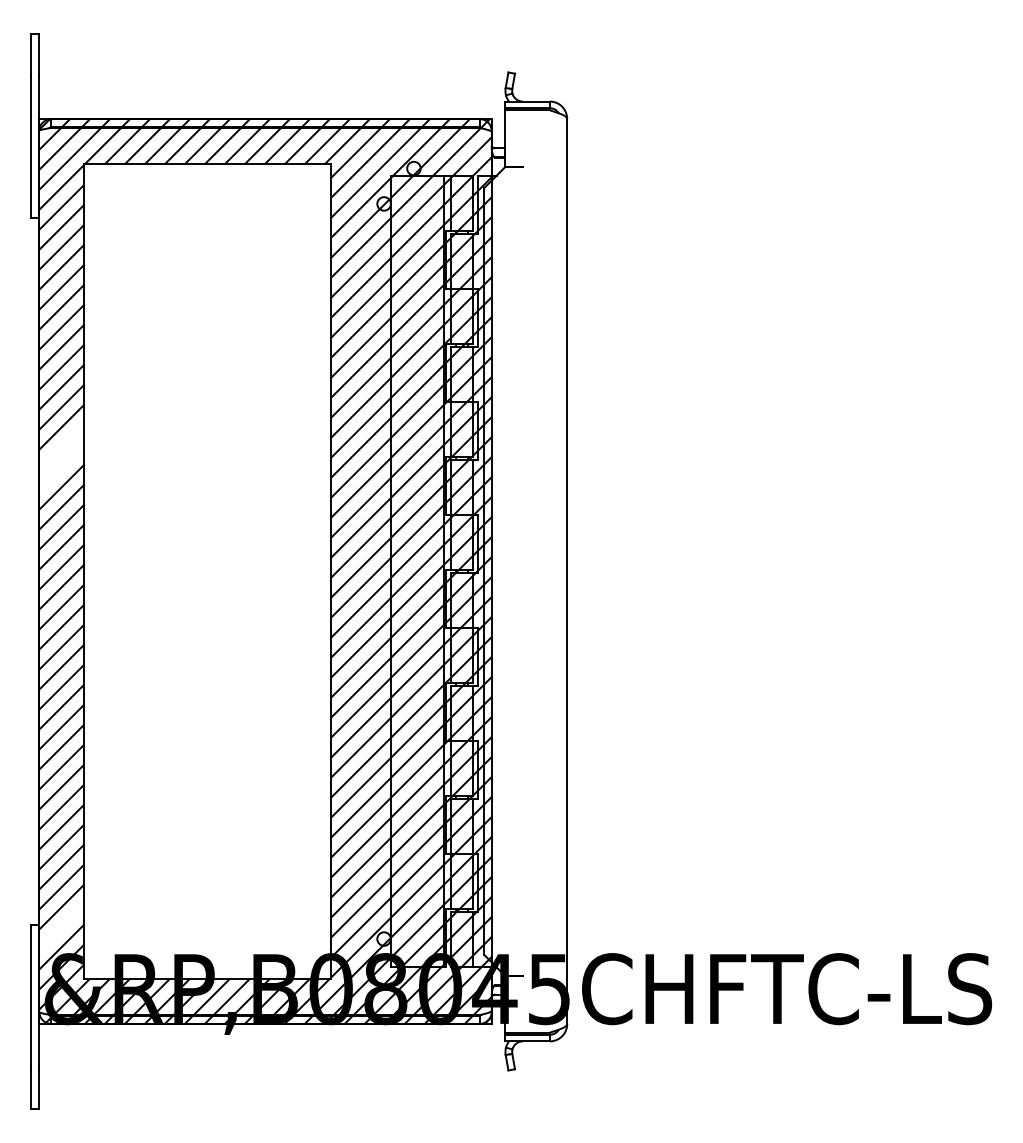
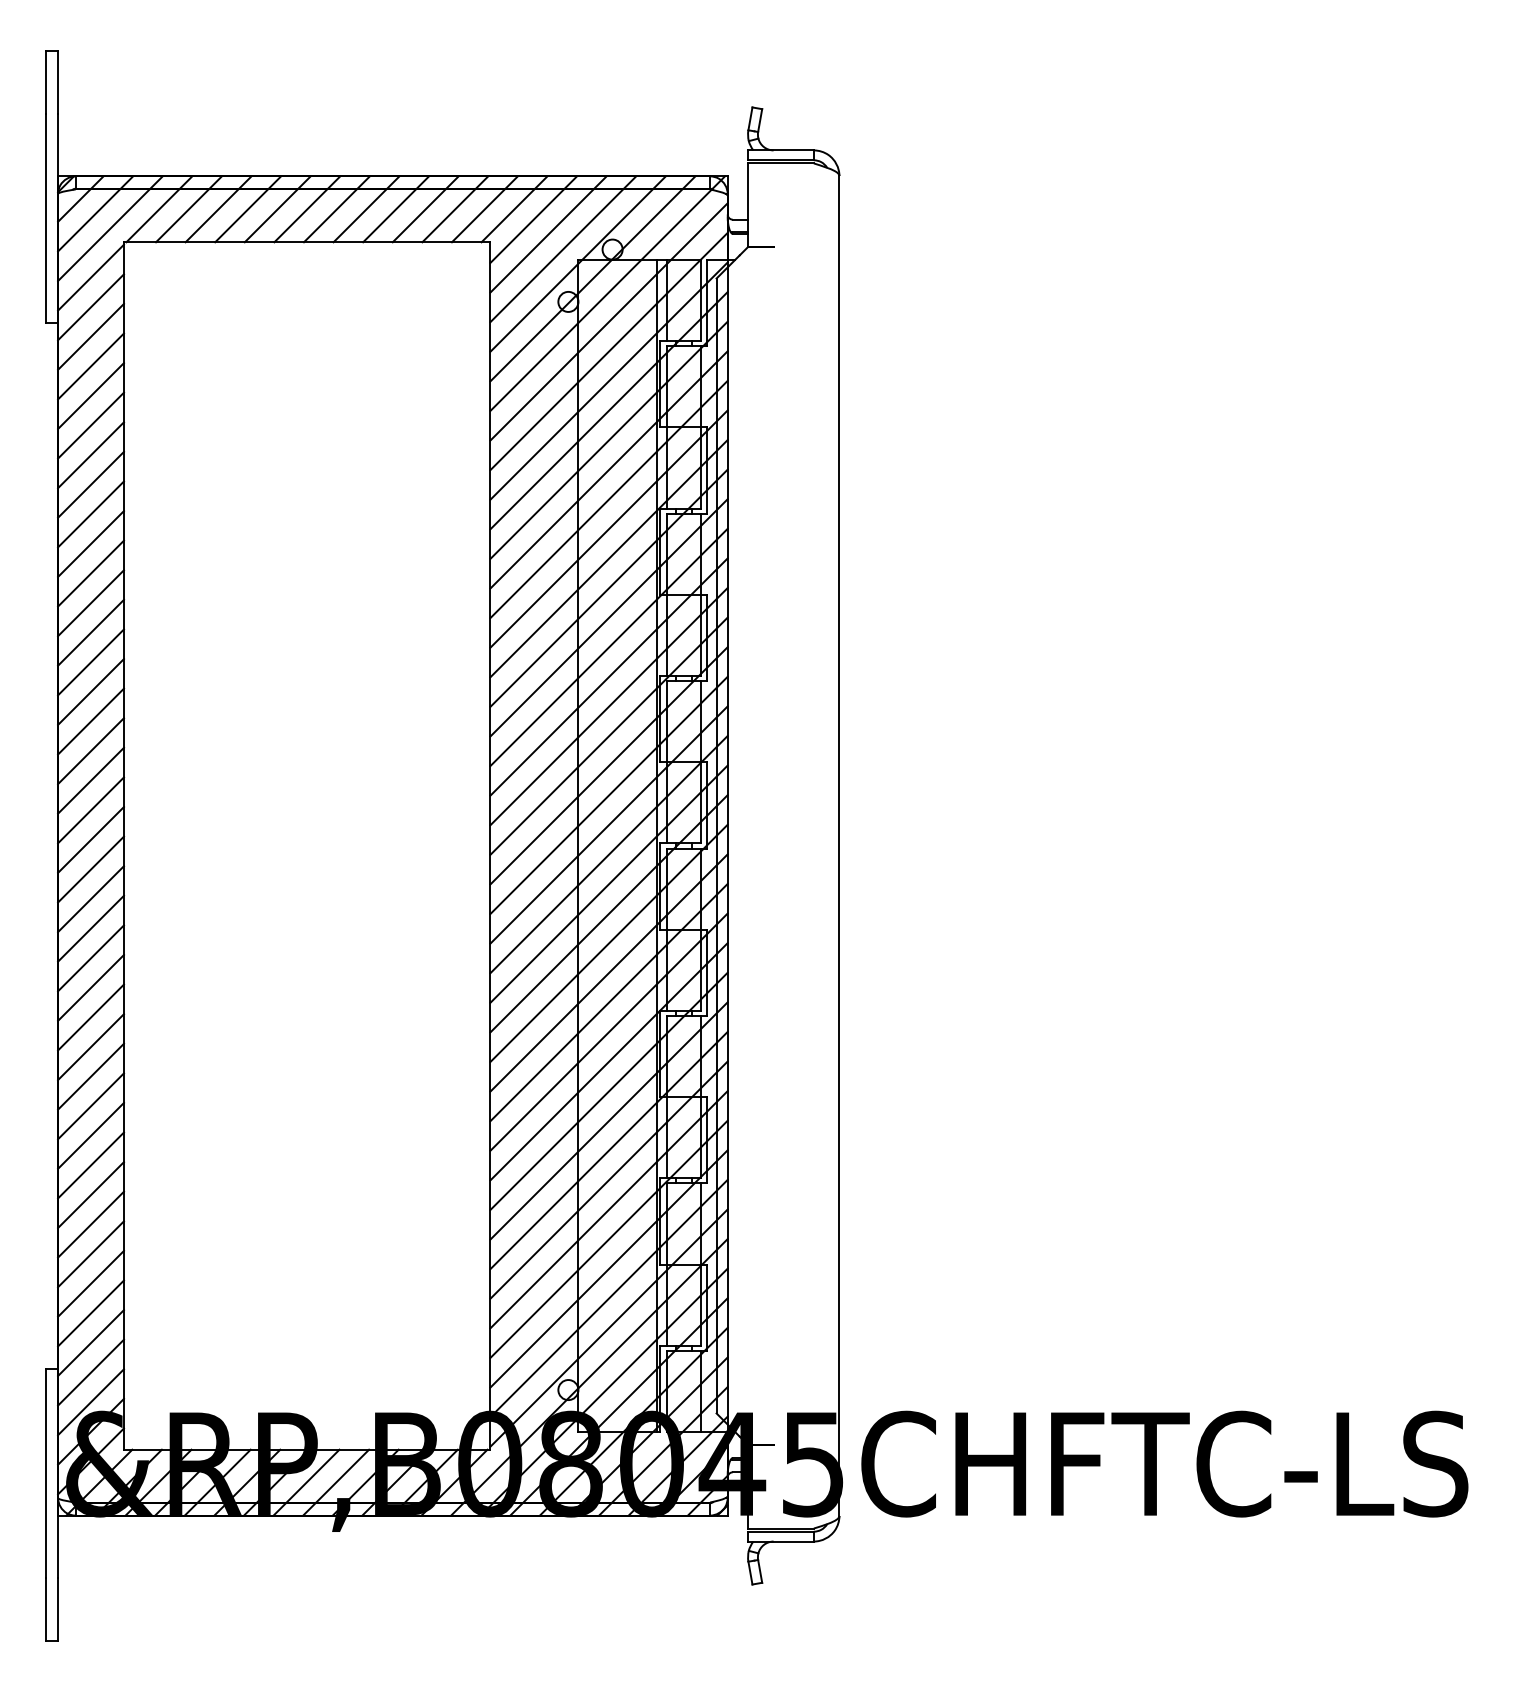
line: (61, 447) -> (90, 662), added
line: (61, 467) -> (90, 692), added
line: (61, 927) -> (90, 1372), added

